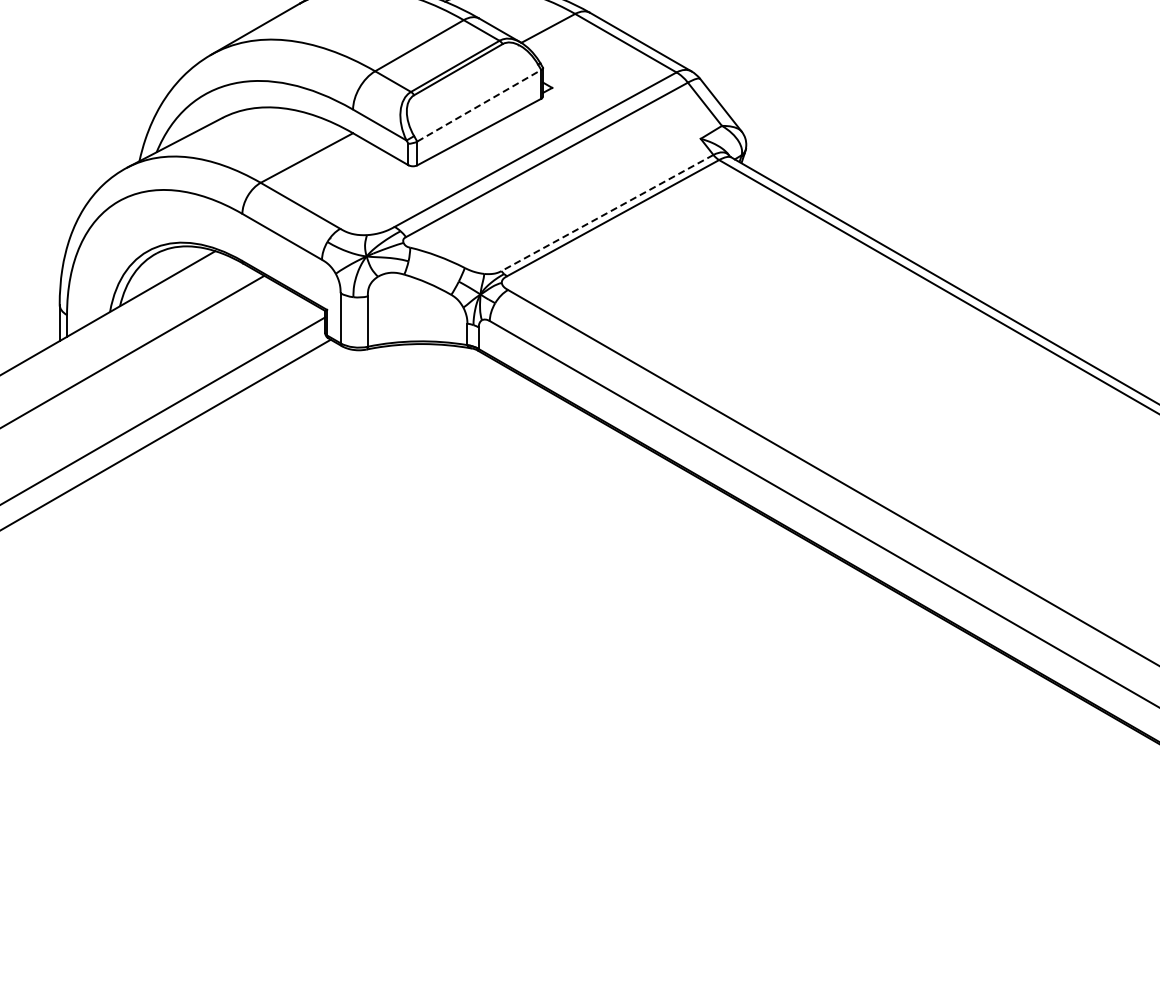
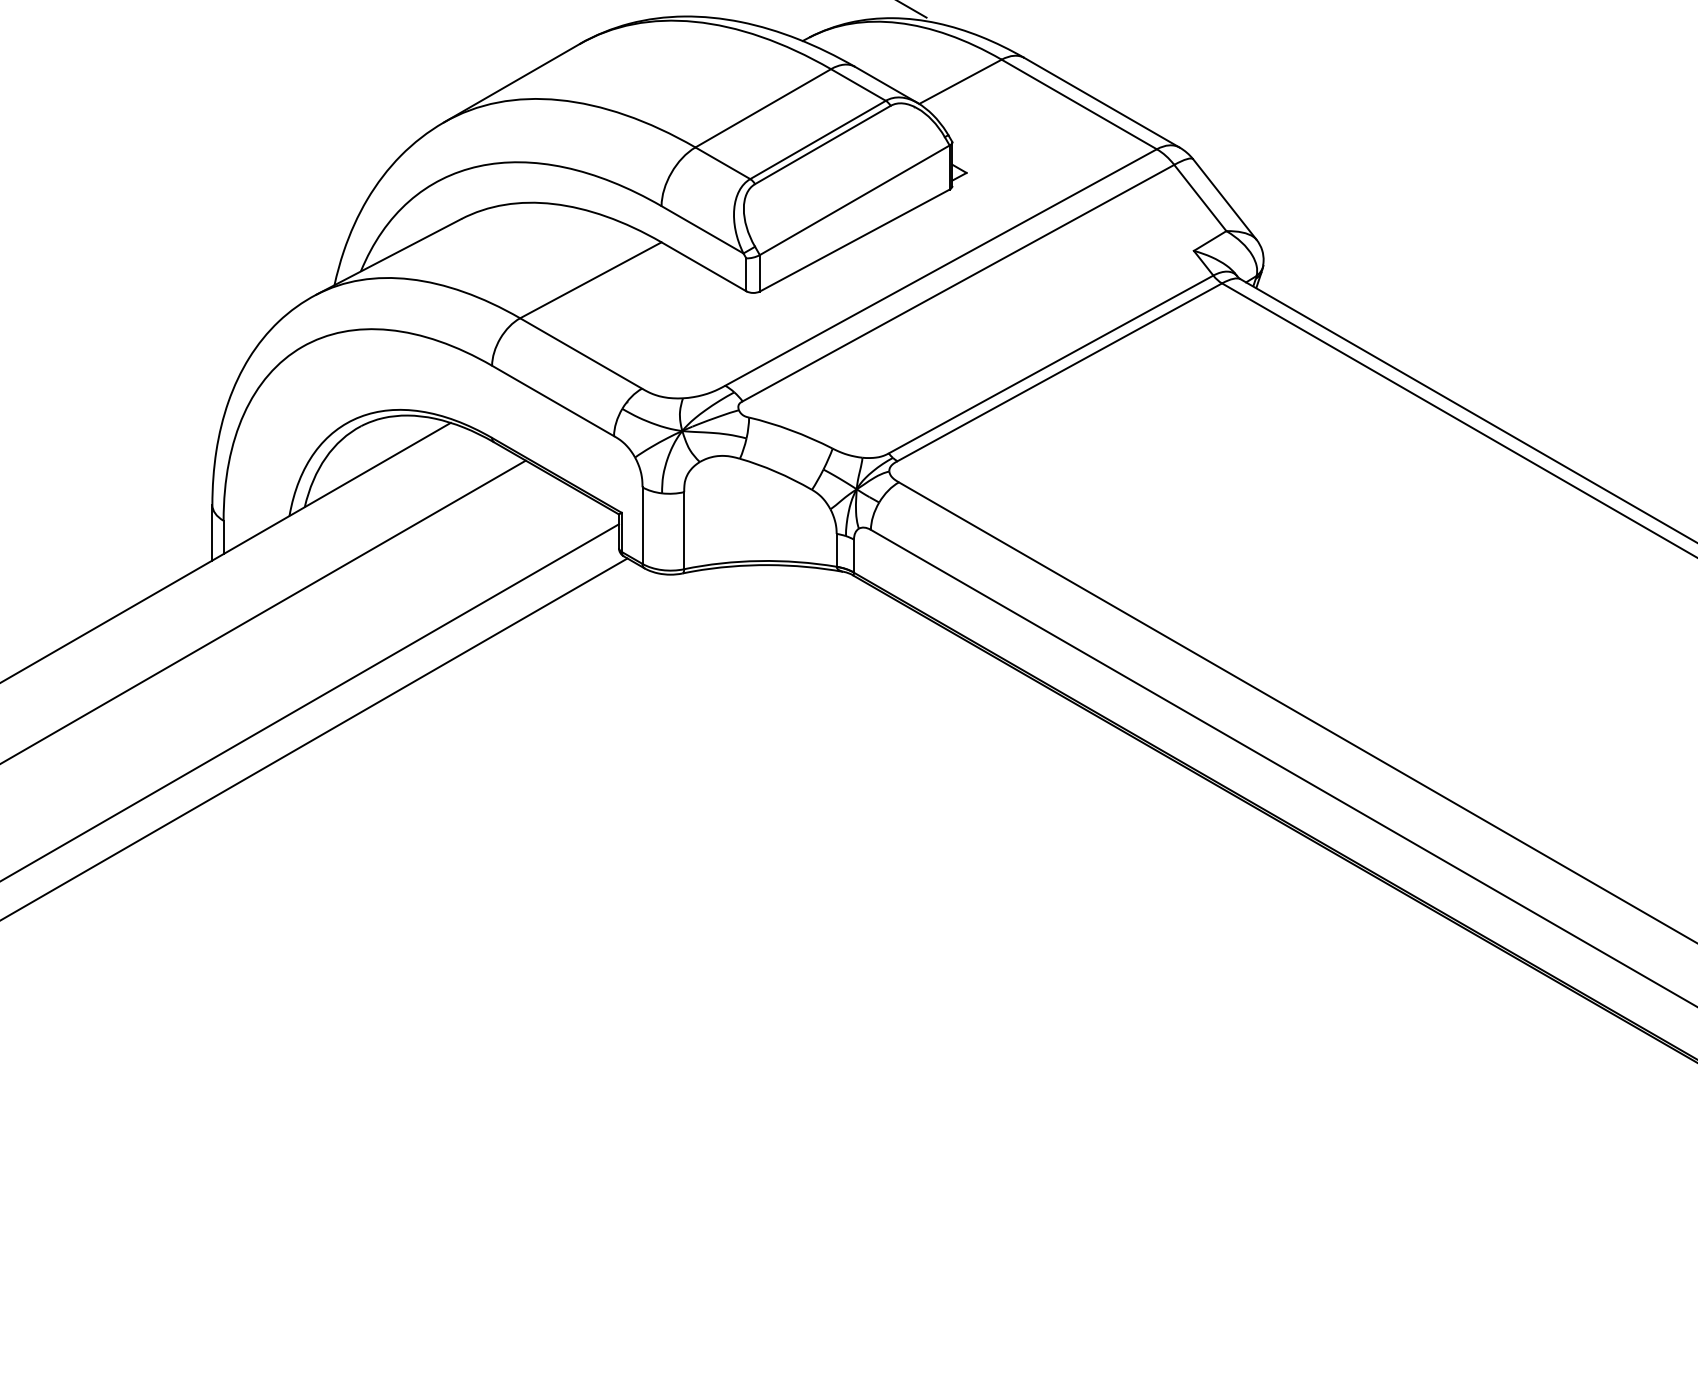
line: (479, 105) -> (855, 199), dashed -> solid
line: (607, 213) -> (1051, 365), dashed -> solid

